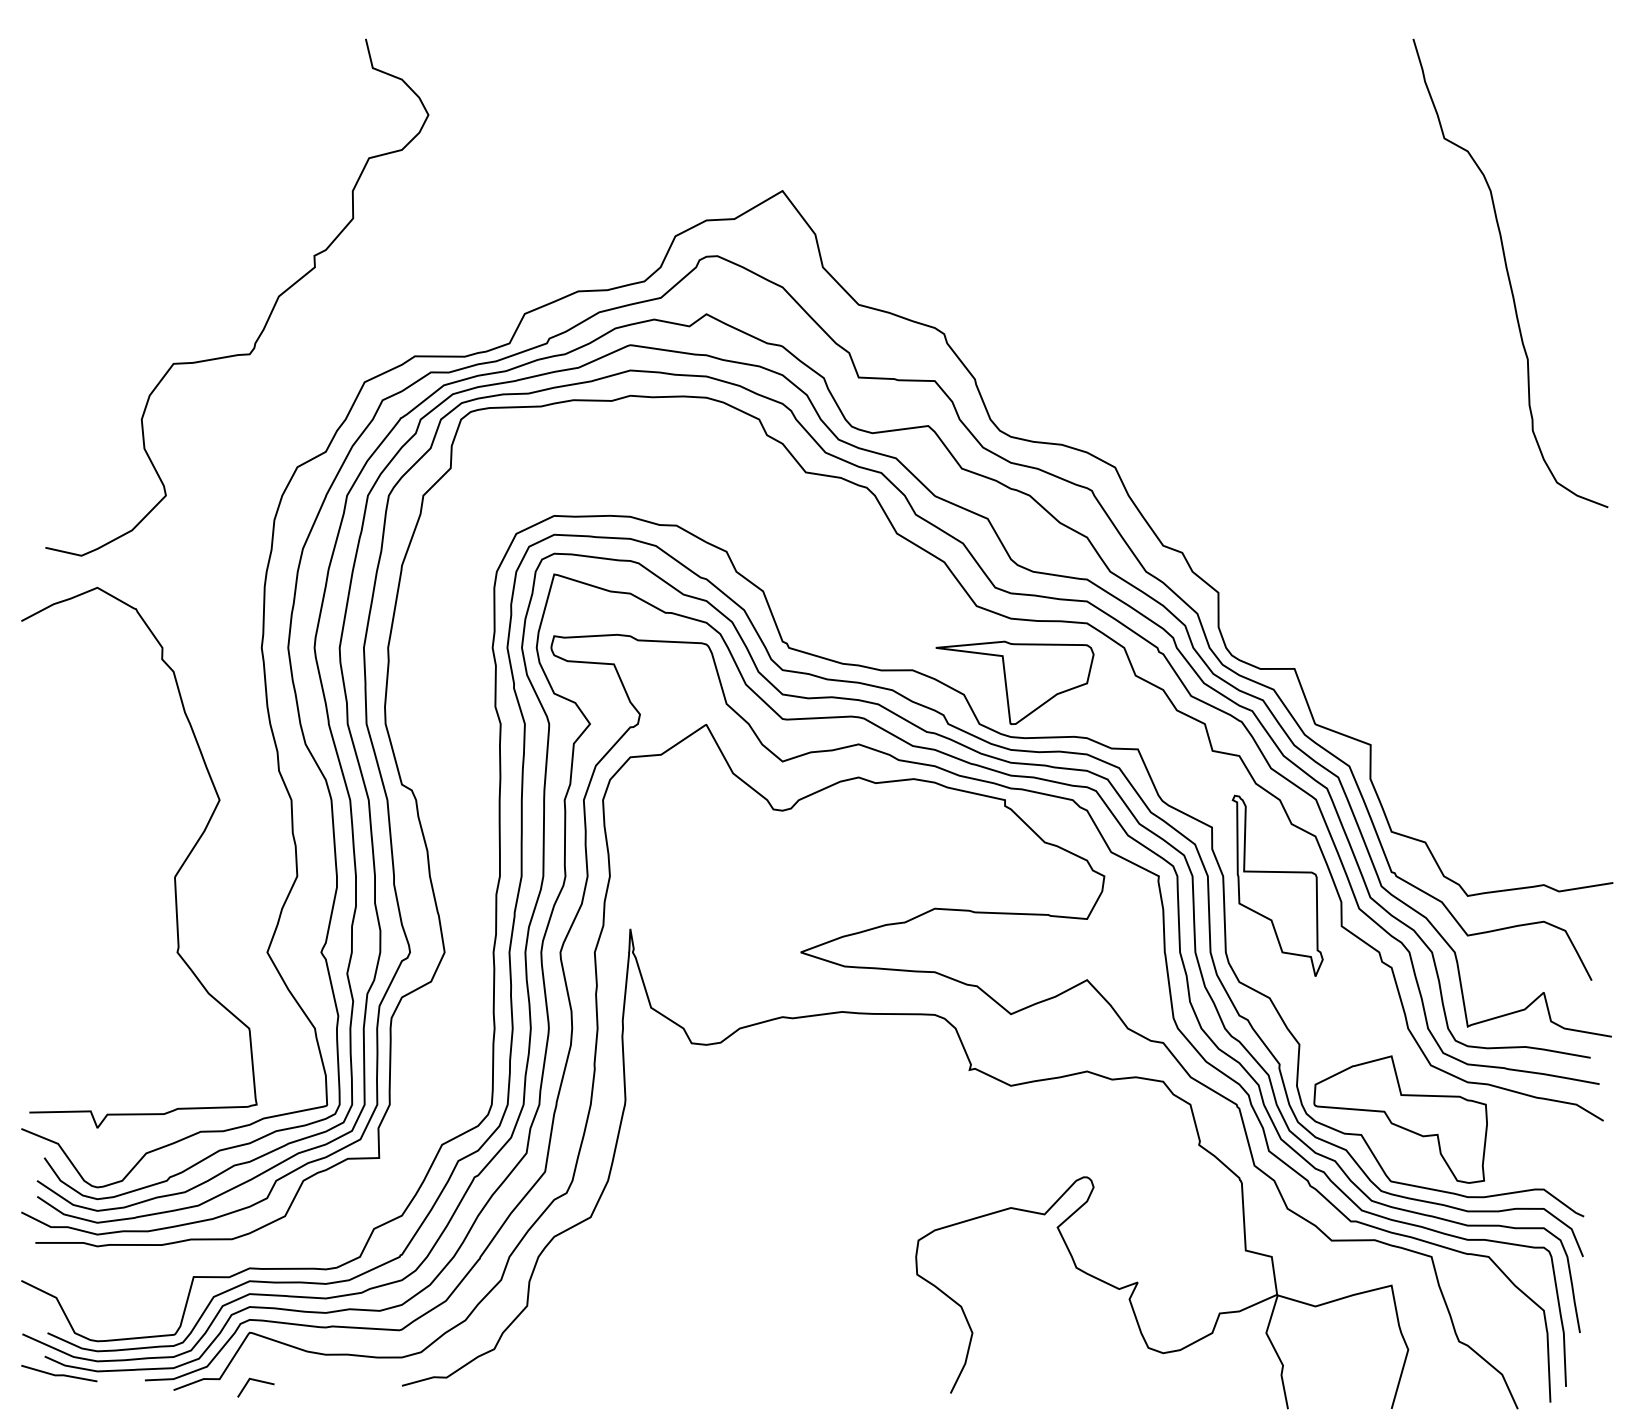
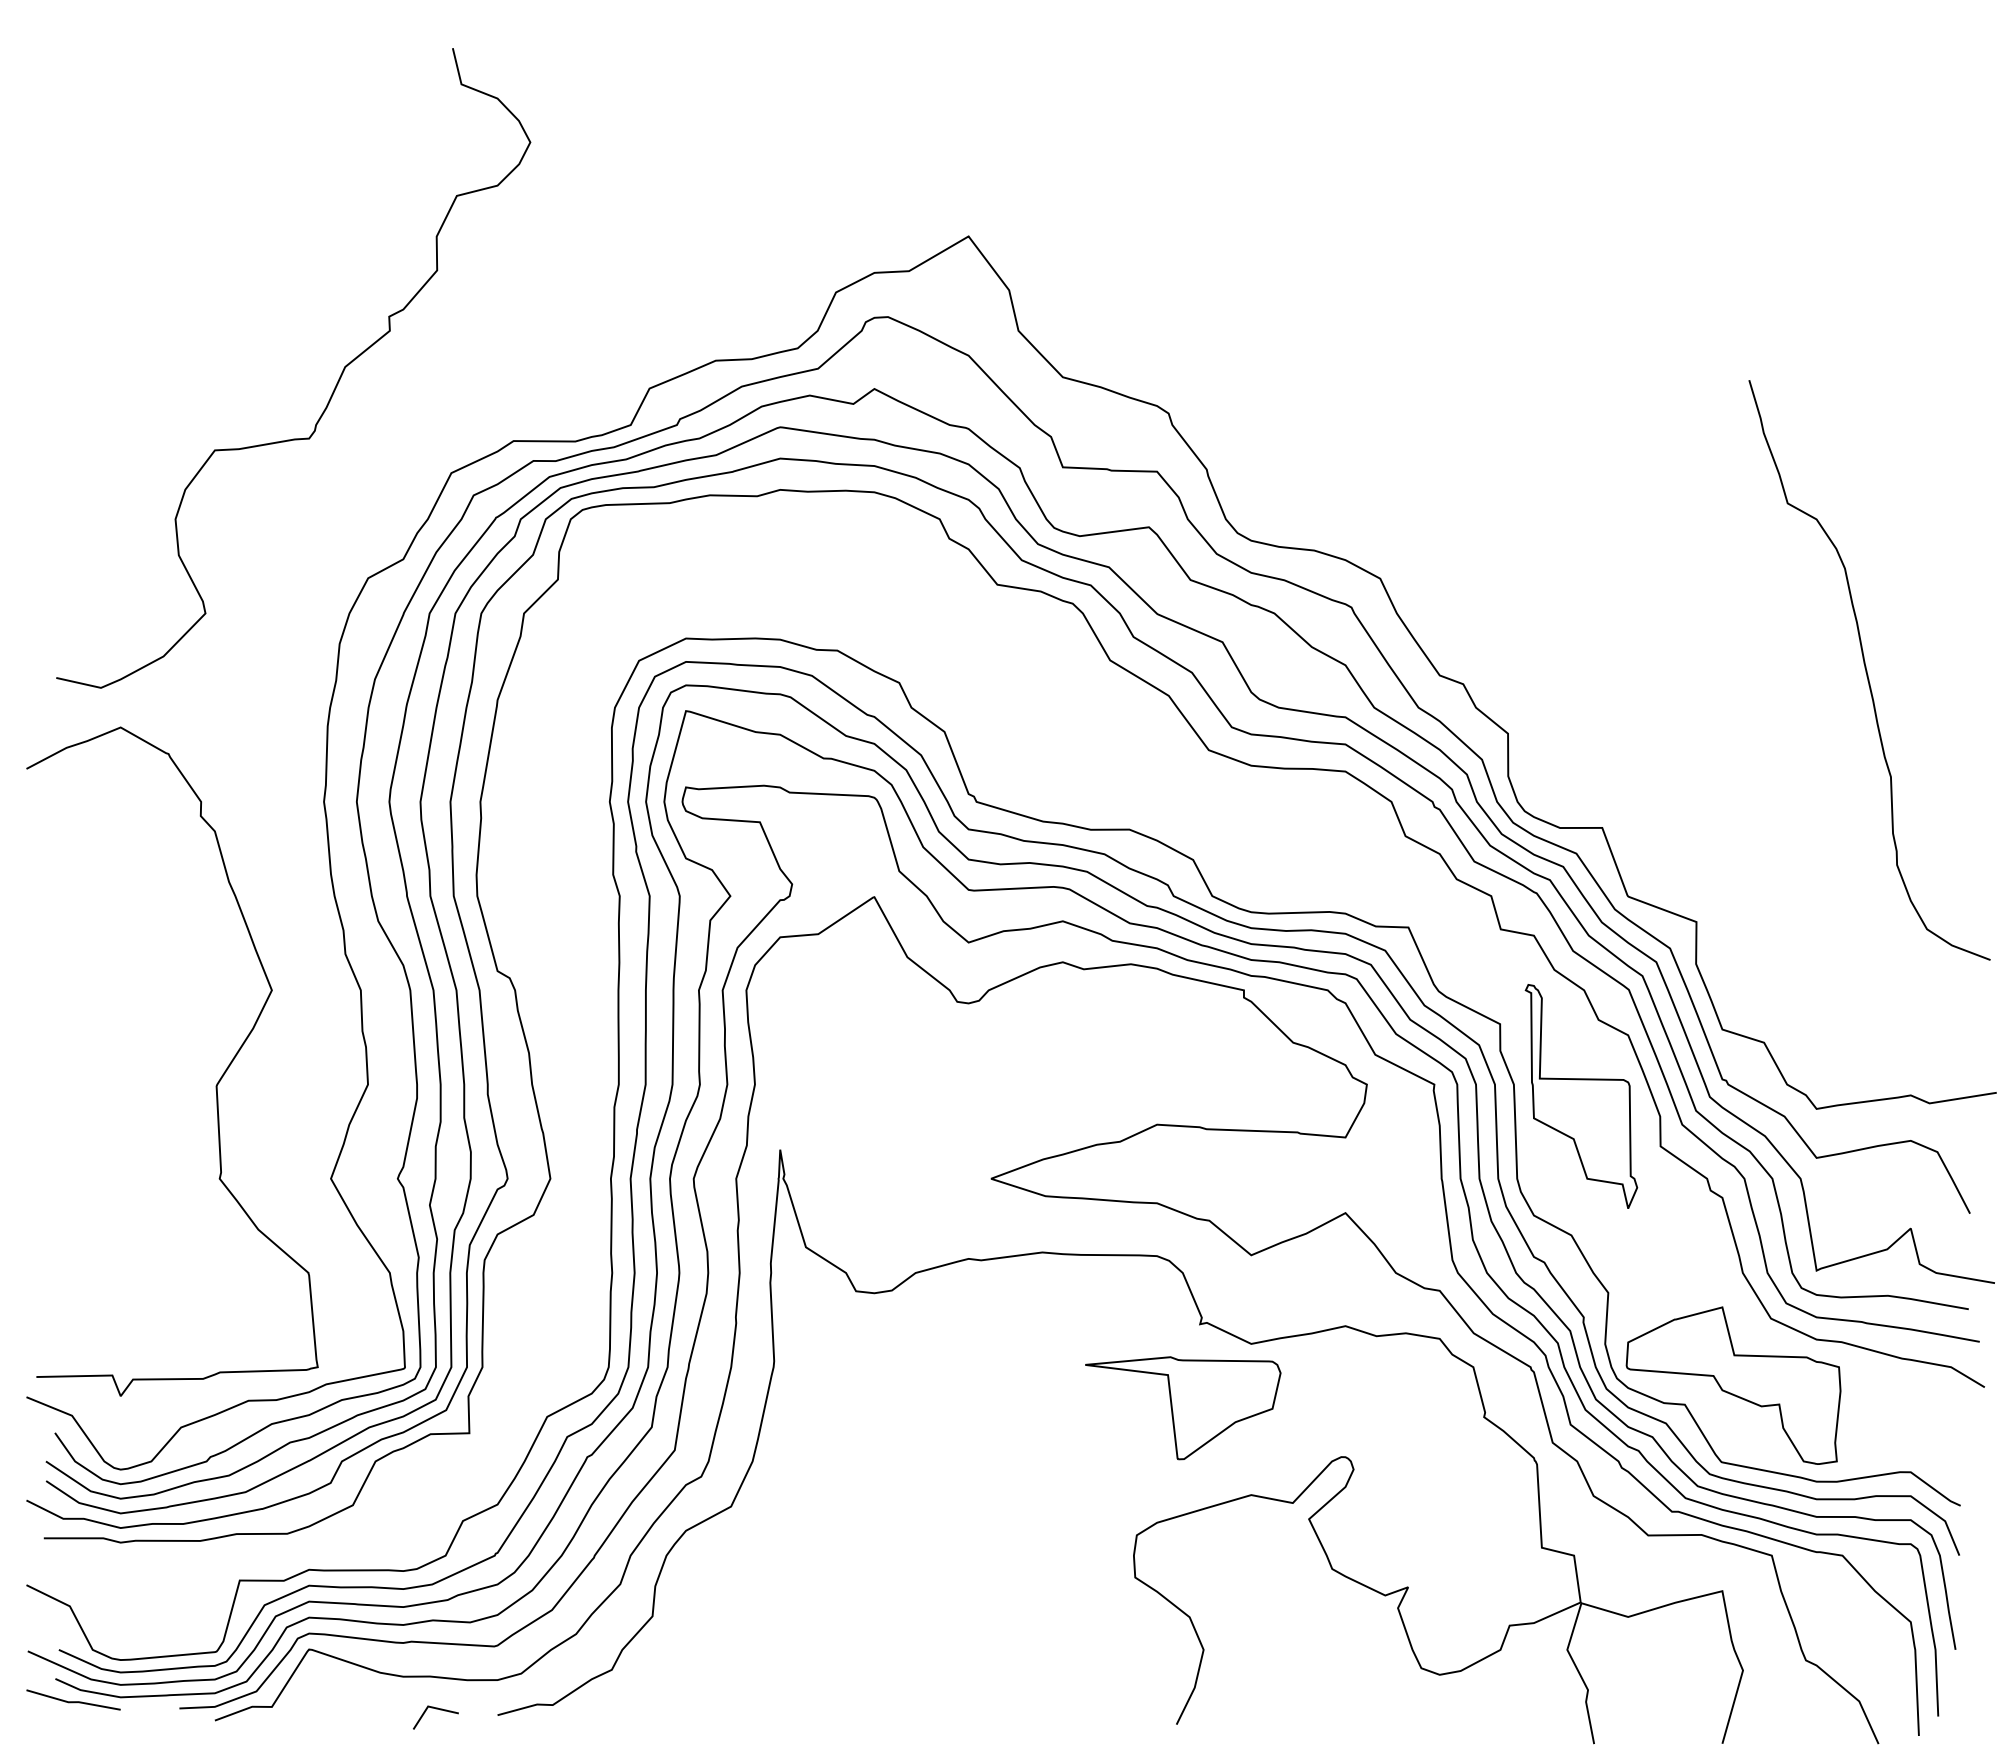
curve: (1508, 273) -> (1867, 670), moved
part: (1015, 683) -> (1183, 1408), moved
line: (255, 1381) -> (435, 1709), moved

